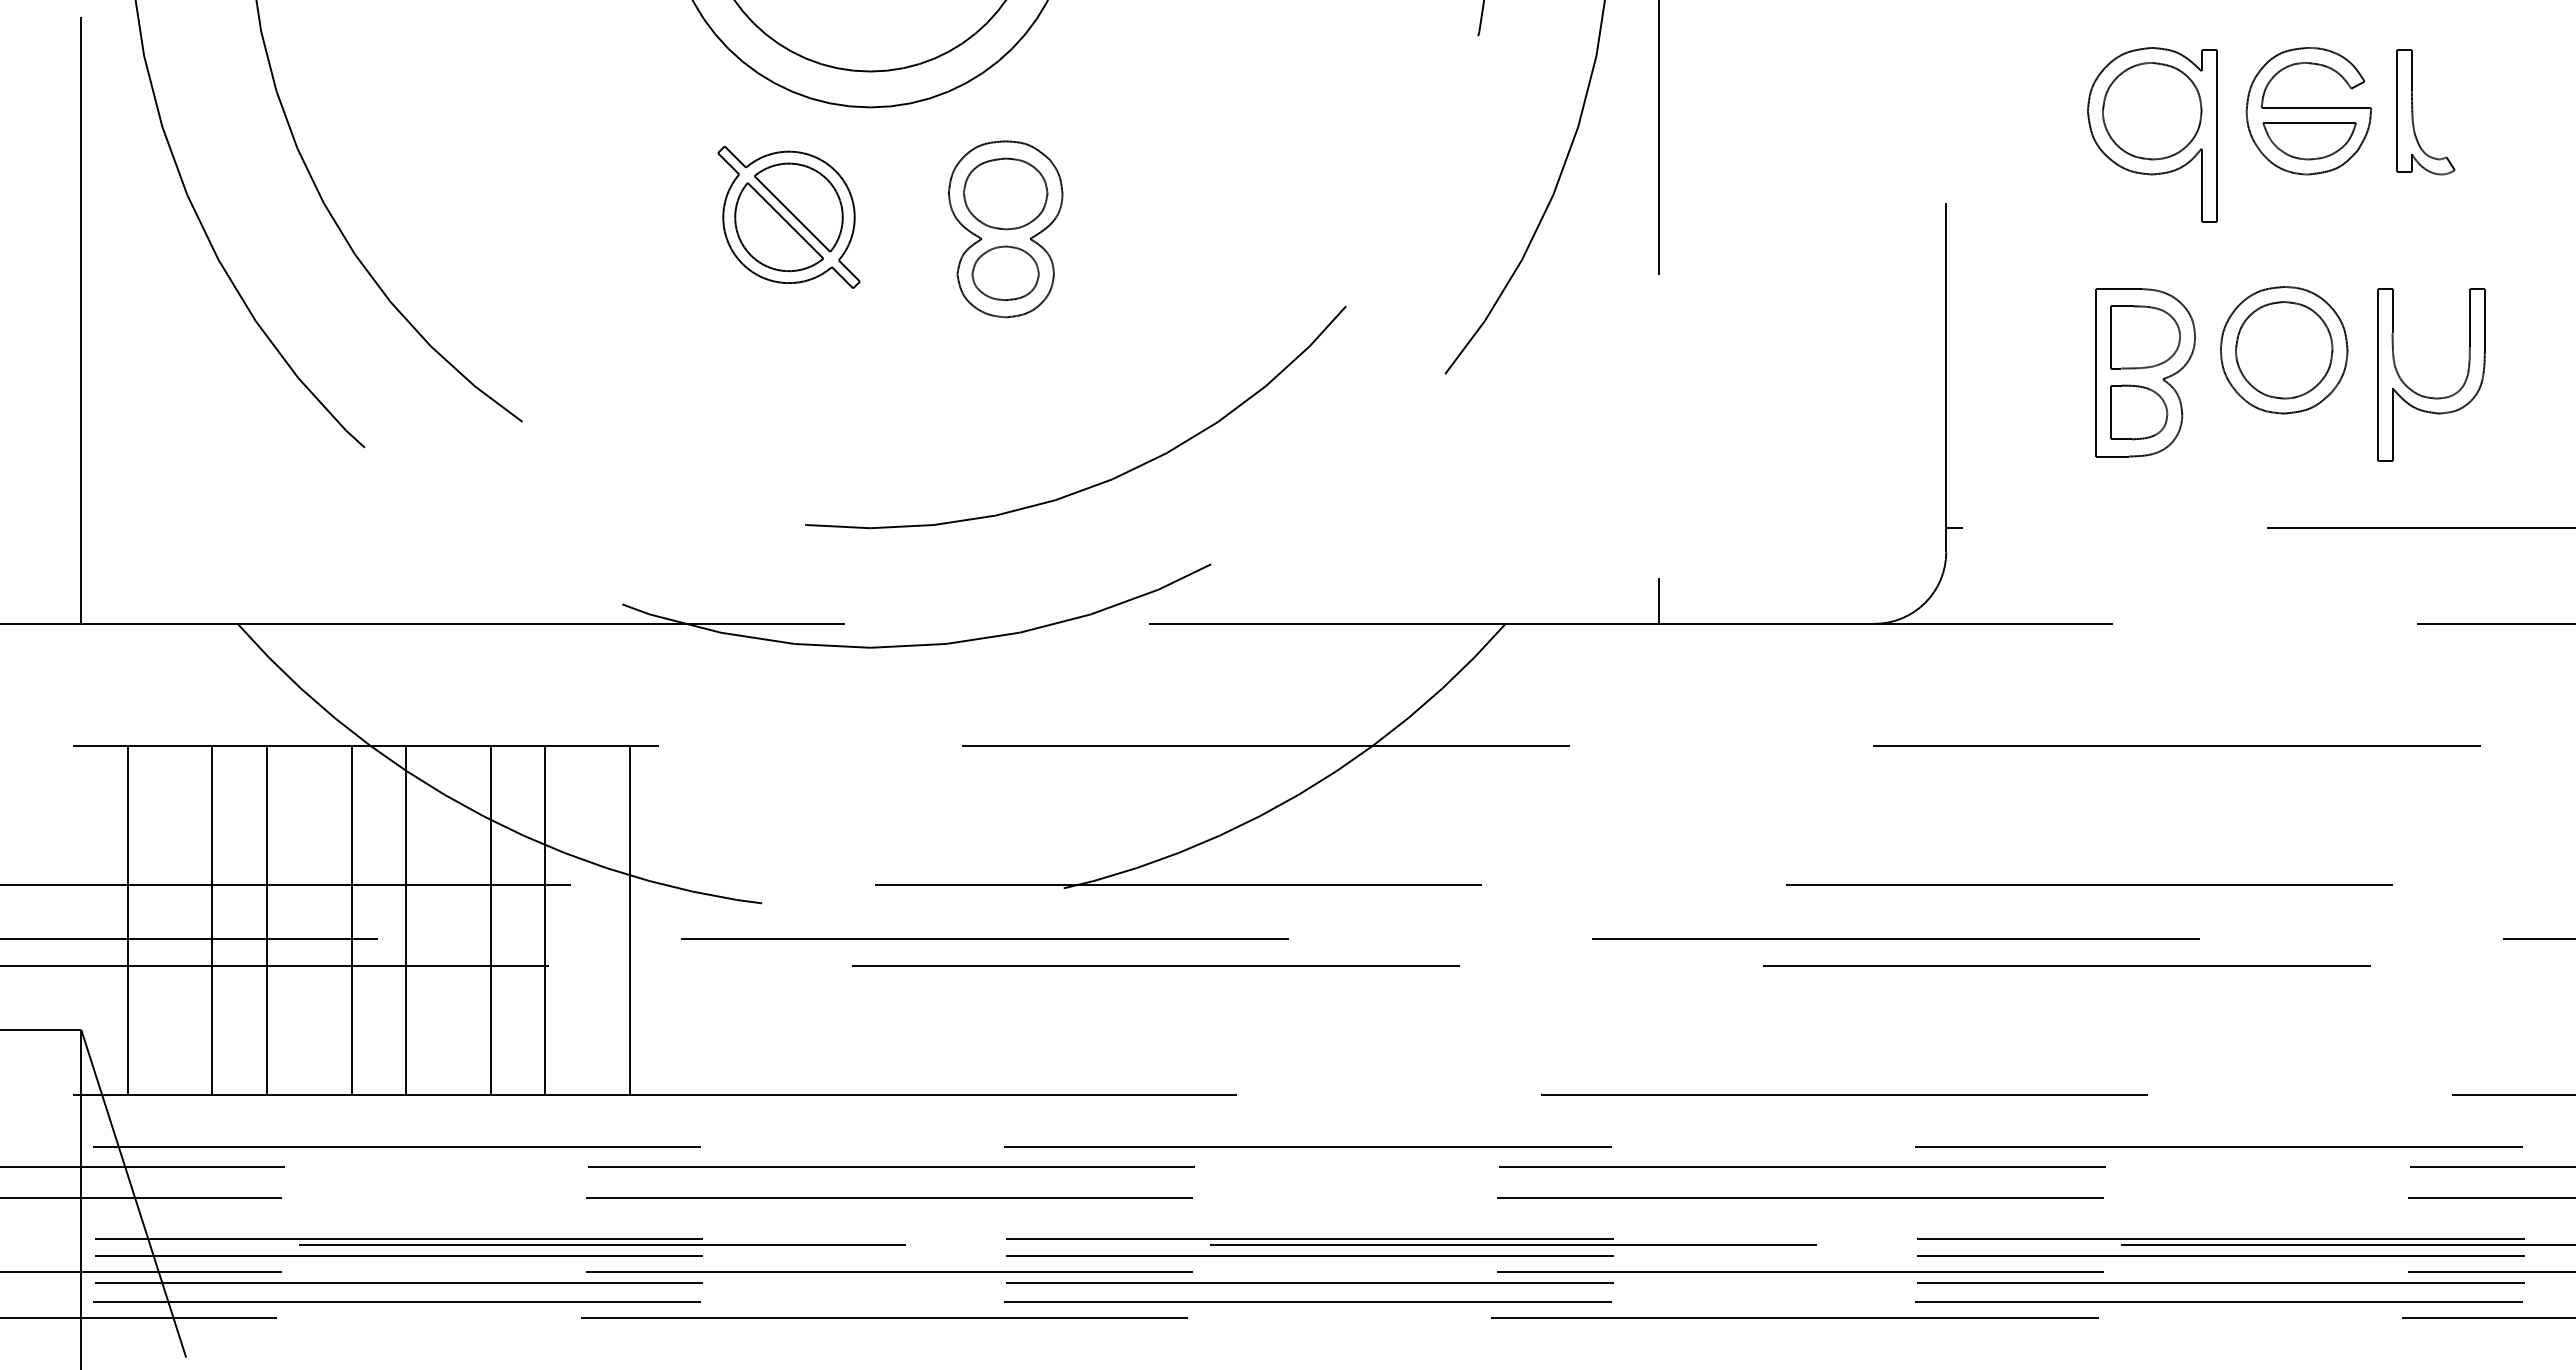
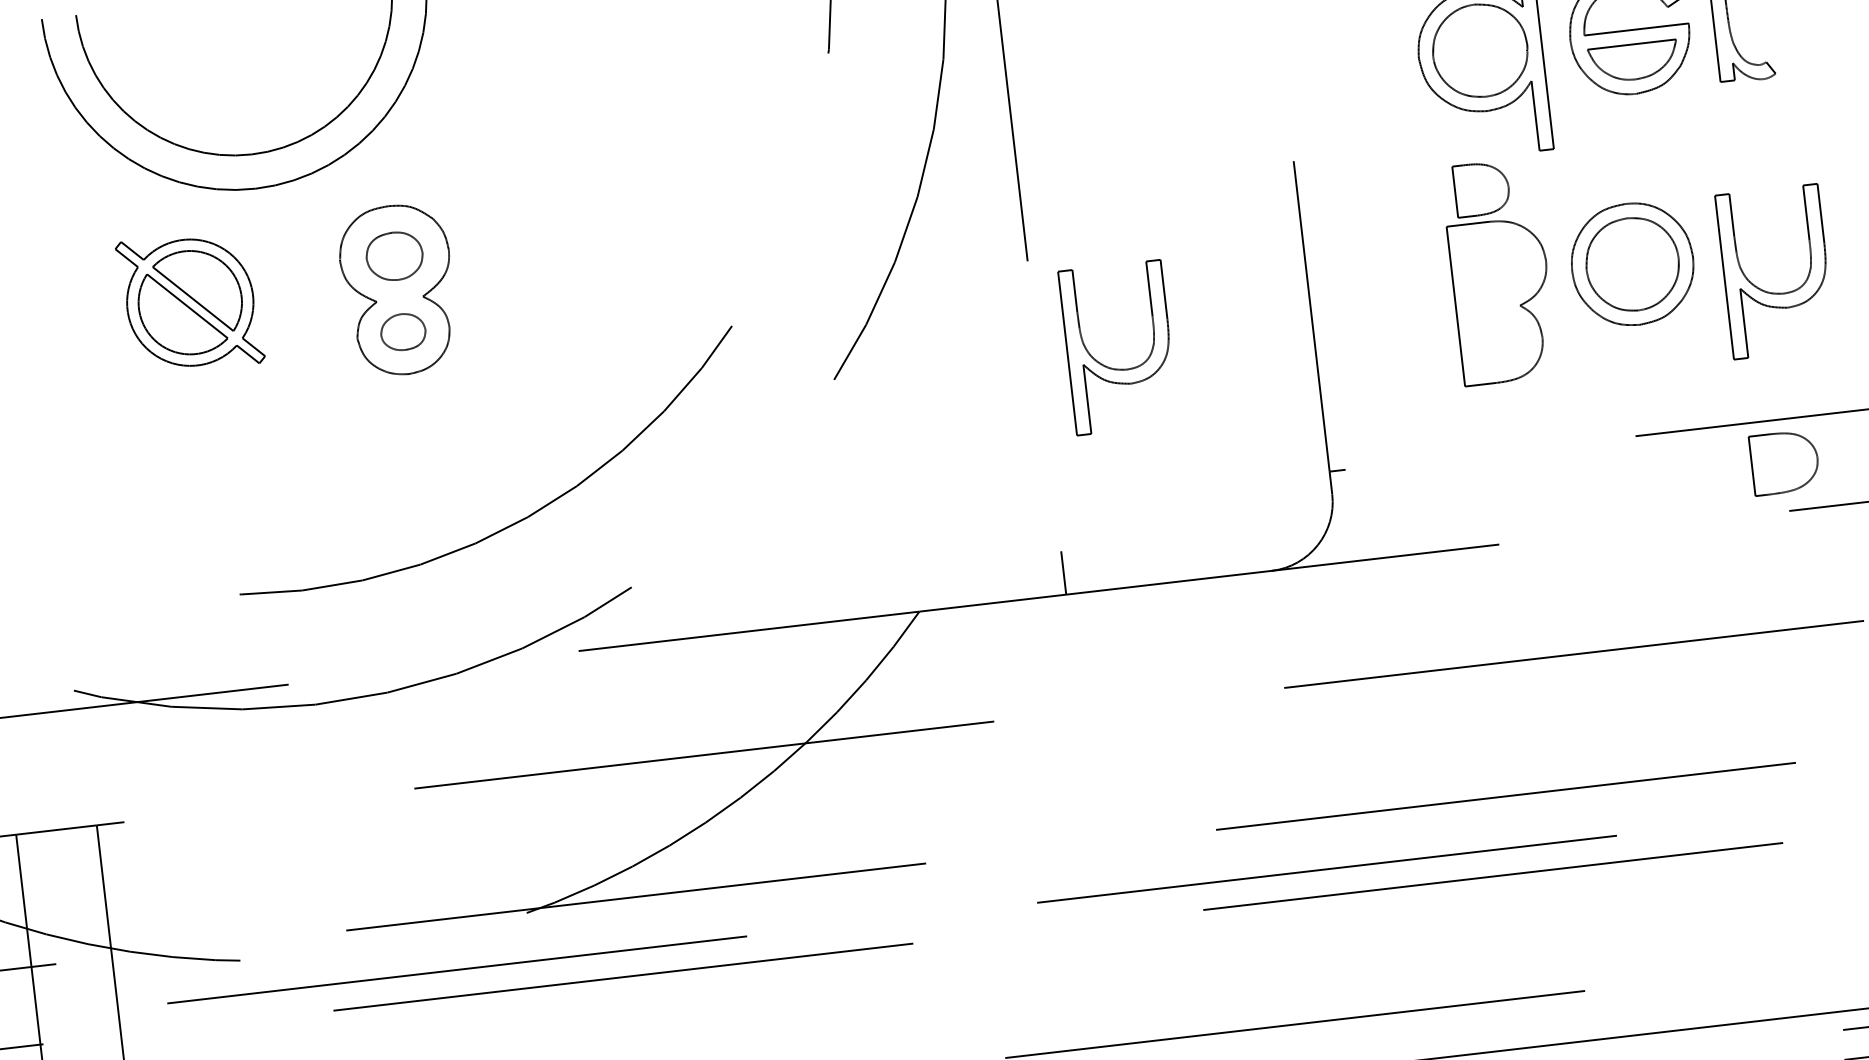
part: (1005, 193) -> (394, 255), size x0.7
part: (1005, 272) -> (403, 331), size x0.7
part: (2145, 337) -> (1784, 462), moved
part: (1741, 396) -> (1119, 368), added
part: (2139, 412) -> (1481, 189), moved

